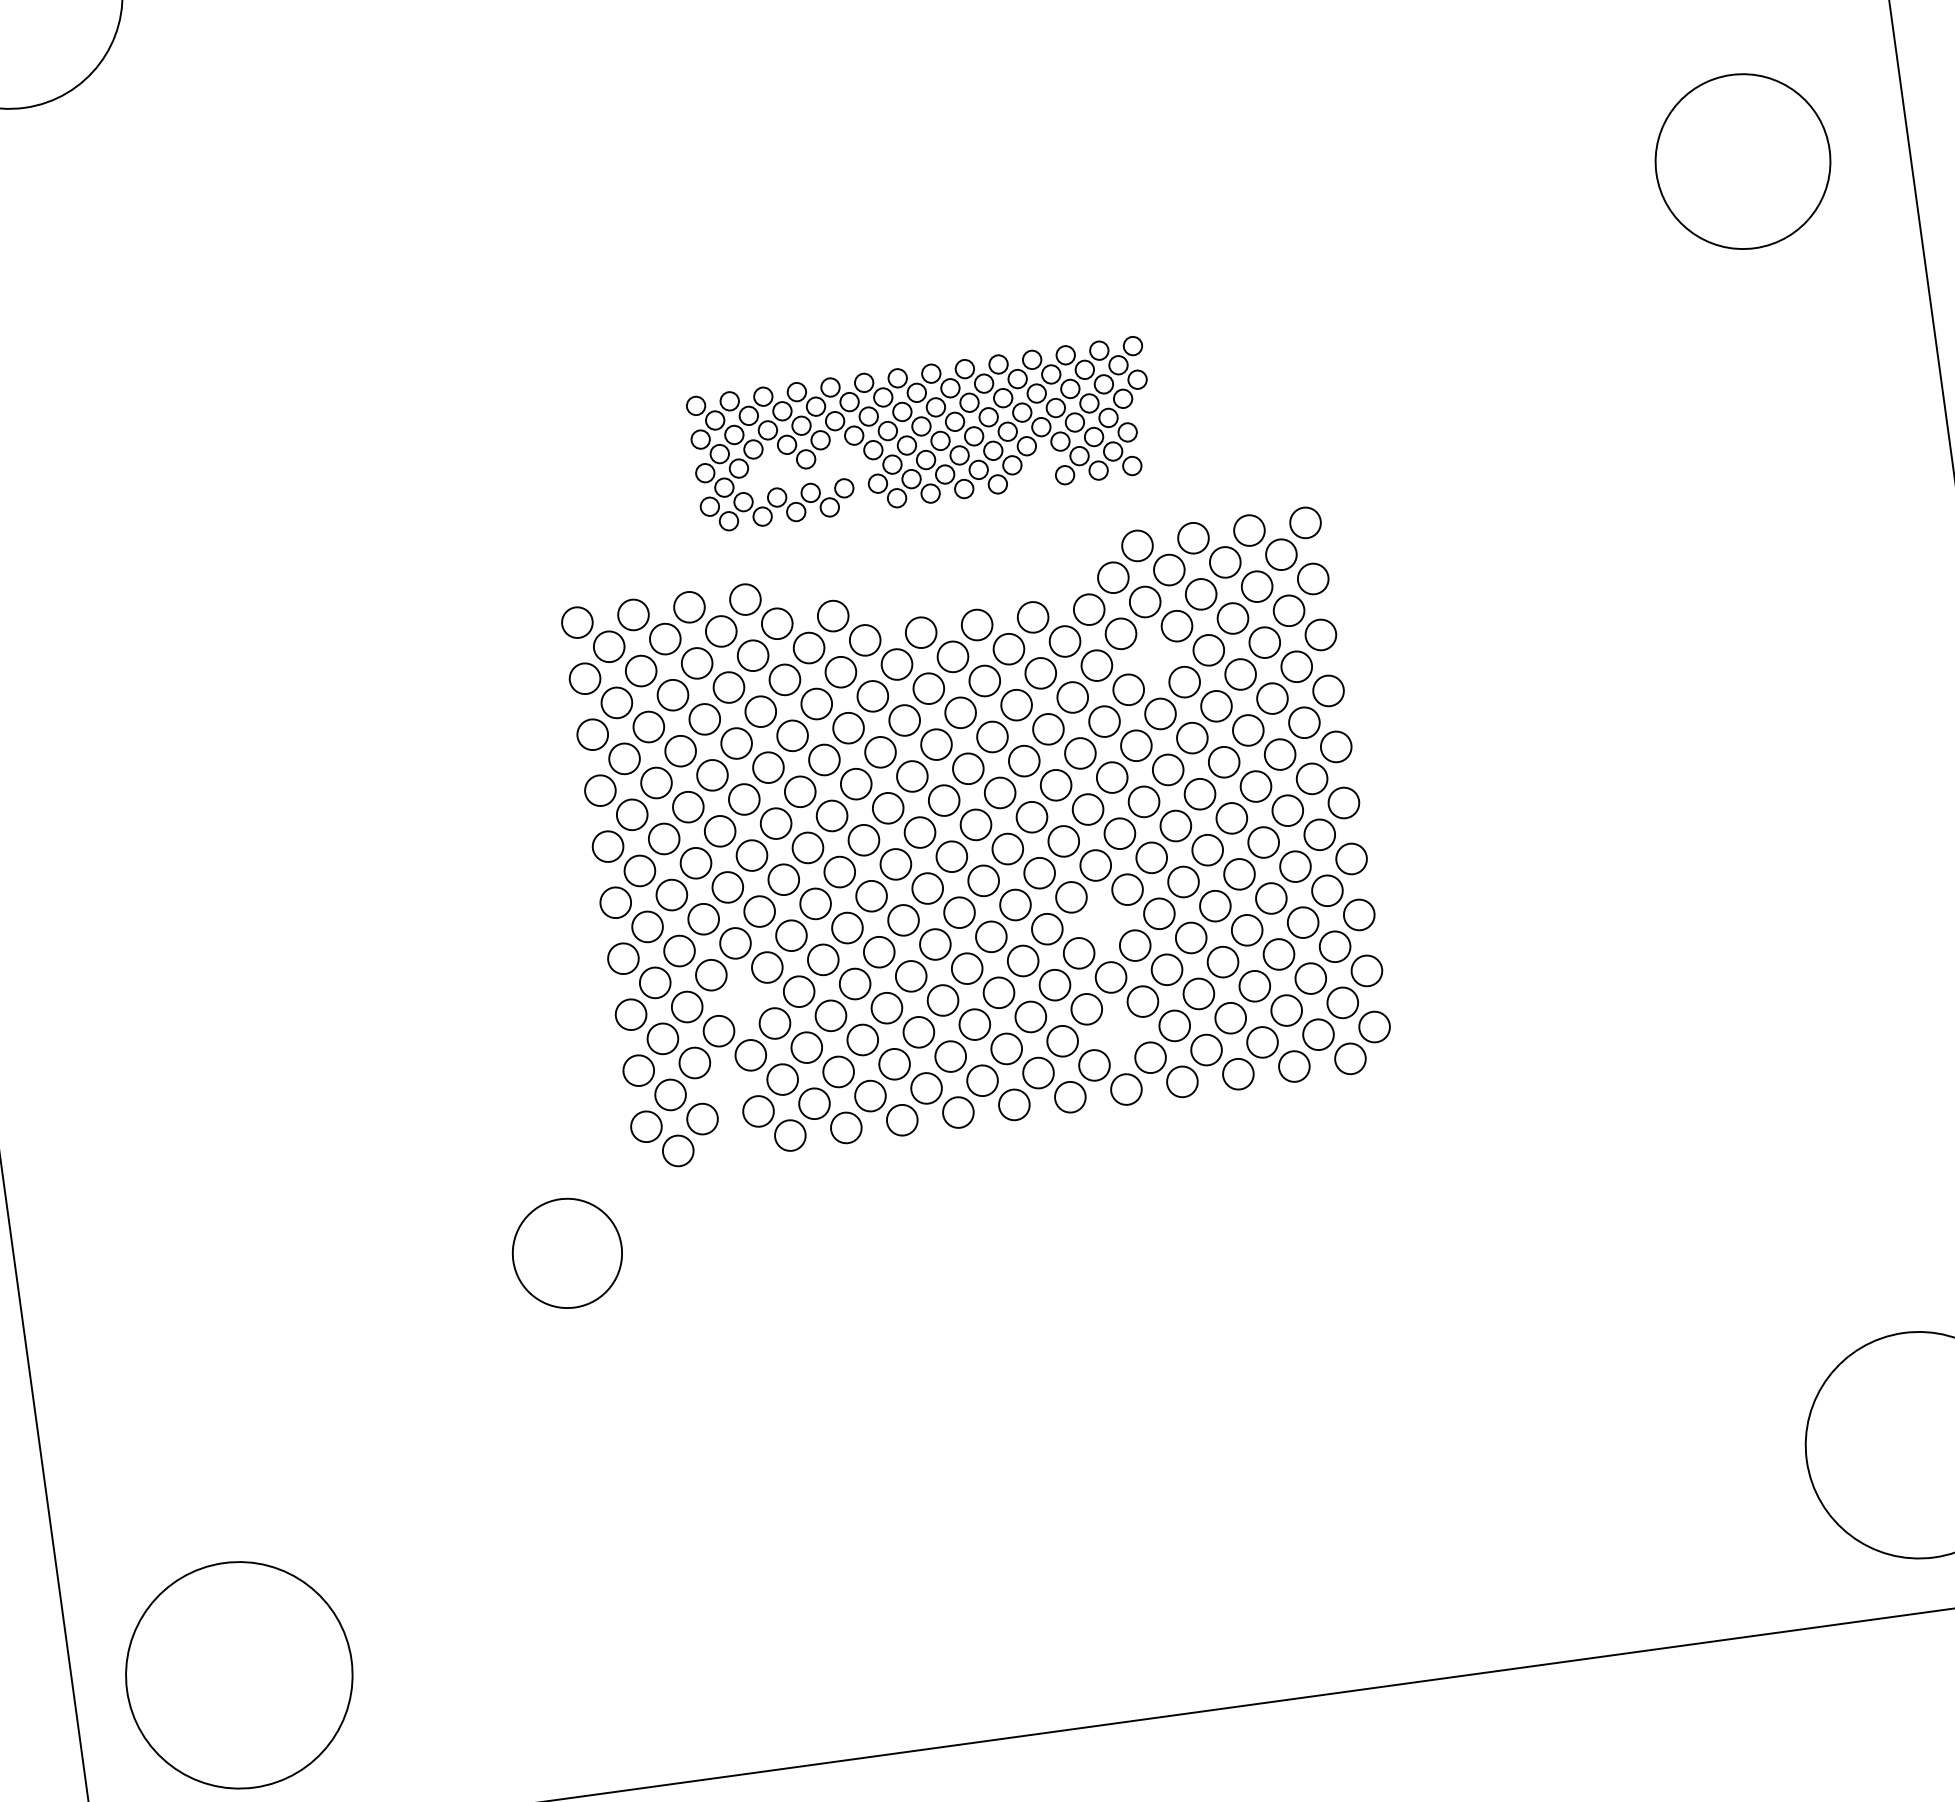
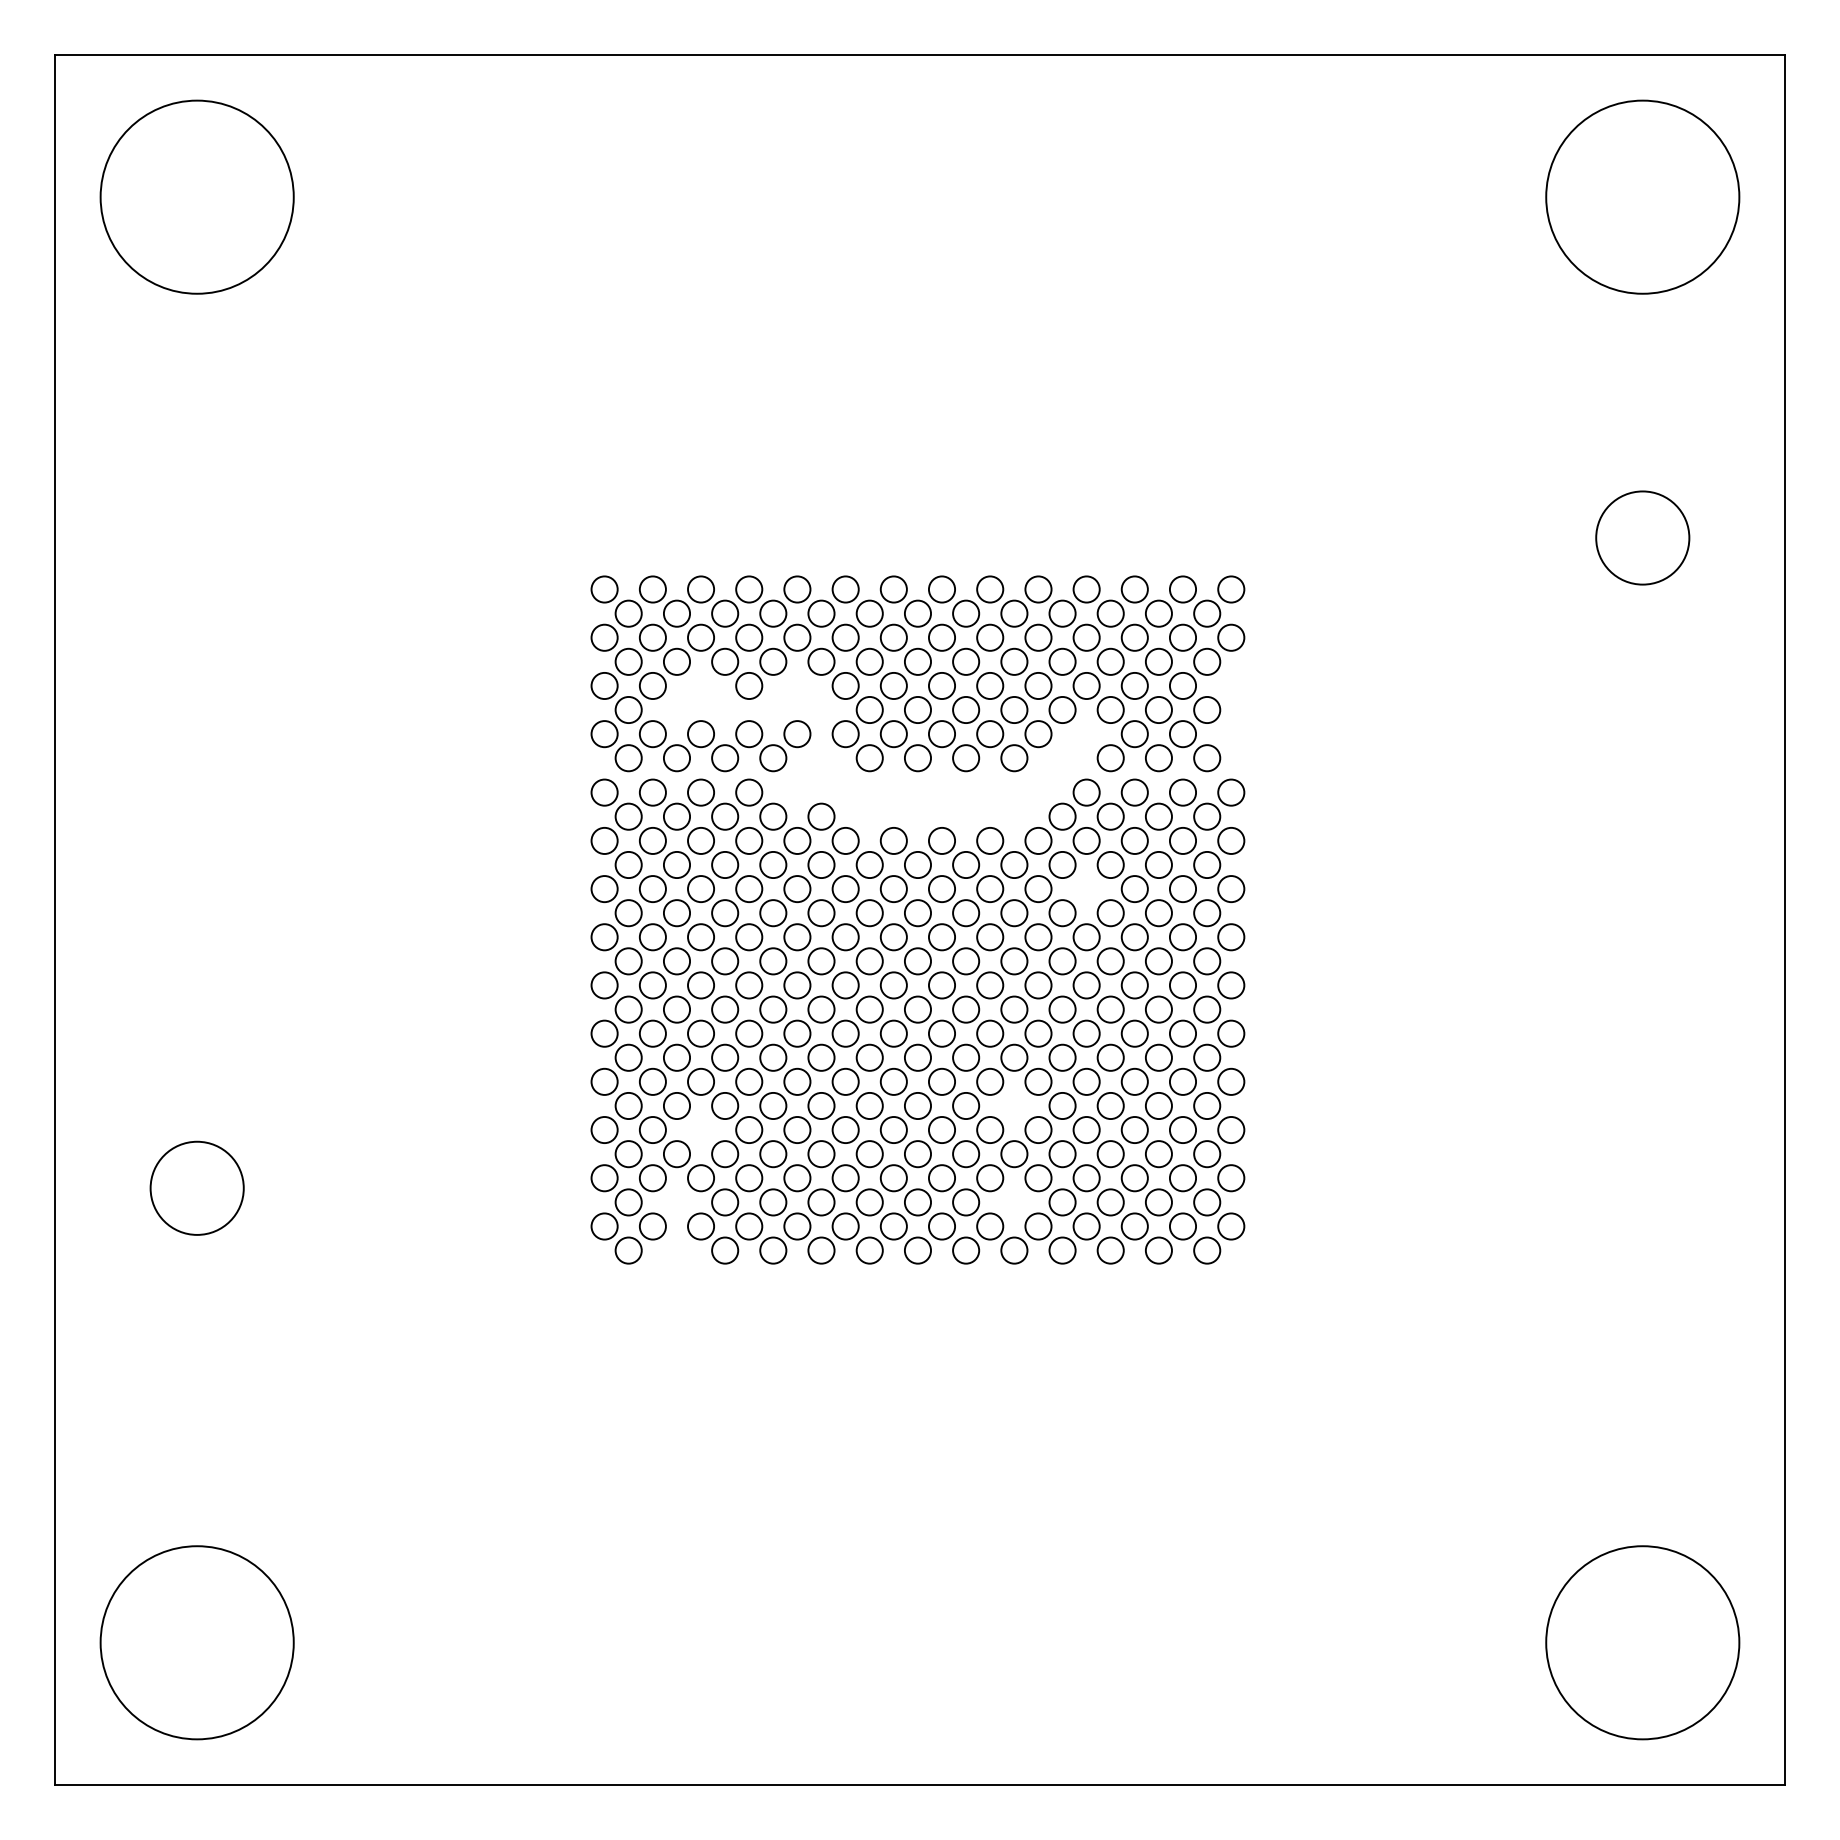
circle: (1742, 160) -> (1642, 537), size x0.62
part: (921, 434) -> (917, 673), size x1.67
circle: (566, 1252) -> (196, 1187), moved

